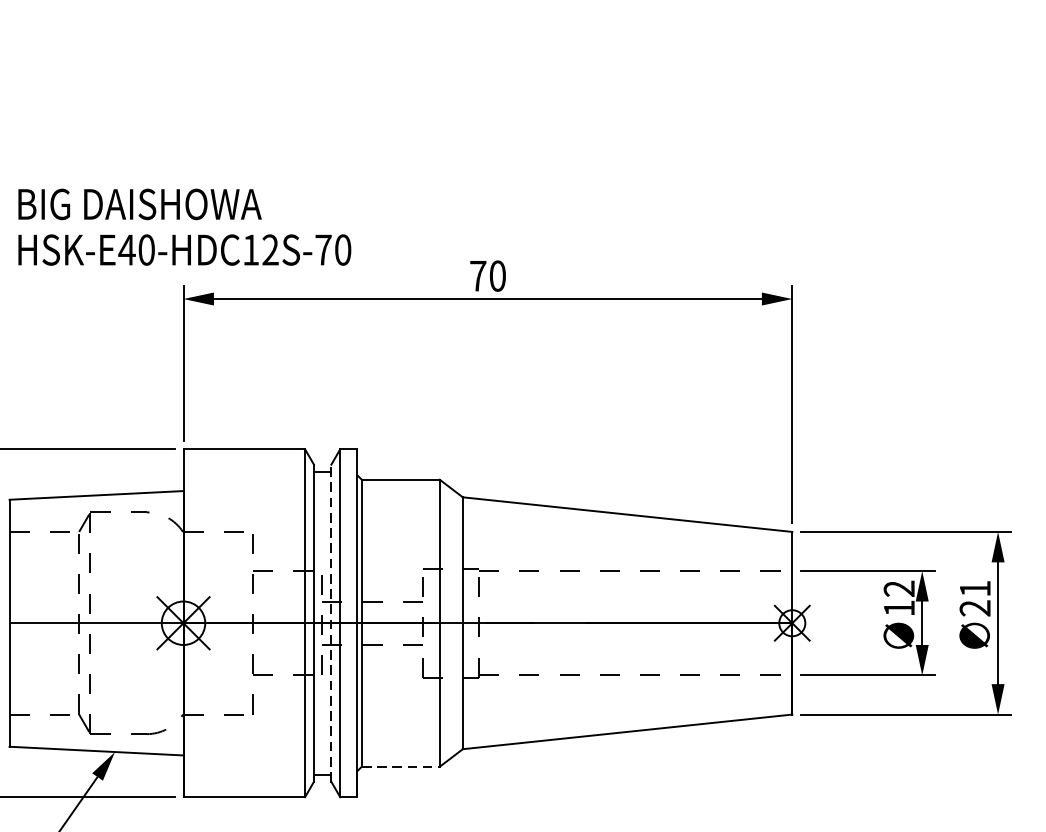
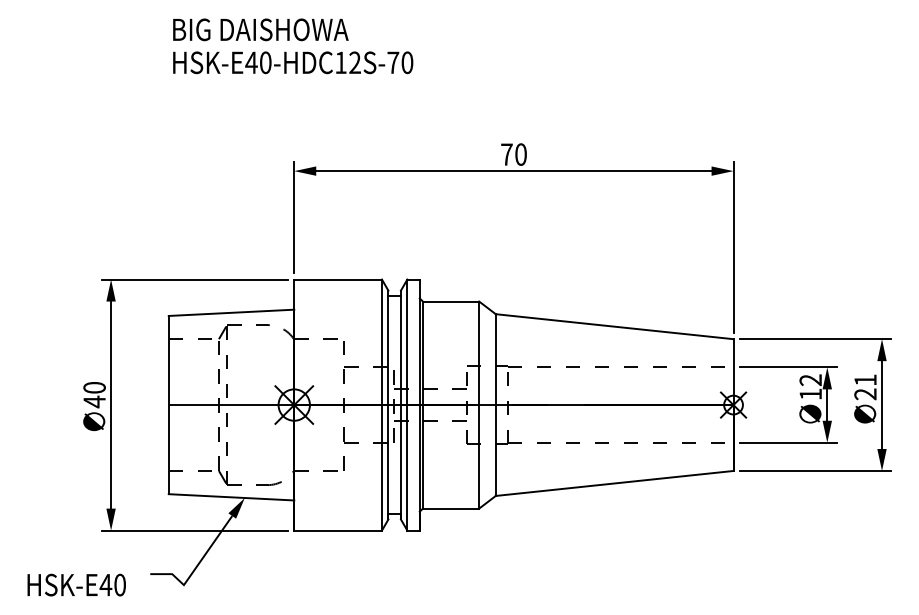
text: (185, 227) -> (293, 46), moved
line: (330, 622) -> (400, 404), dashed -> solid
line: (401, 766) -> (451, 508), dashed -> solid

